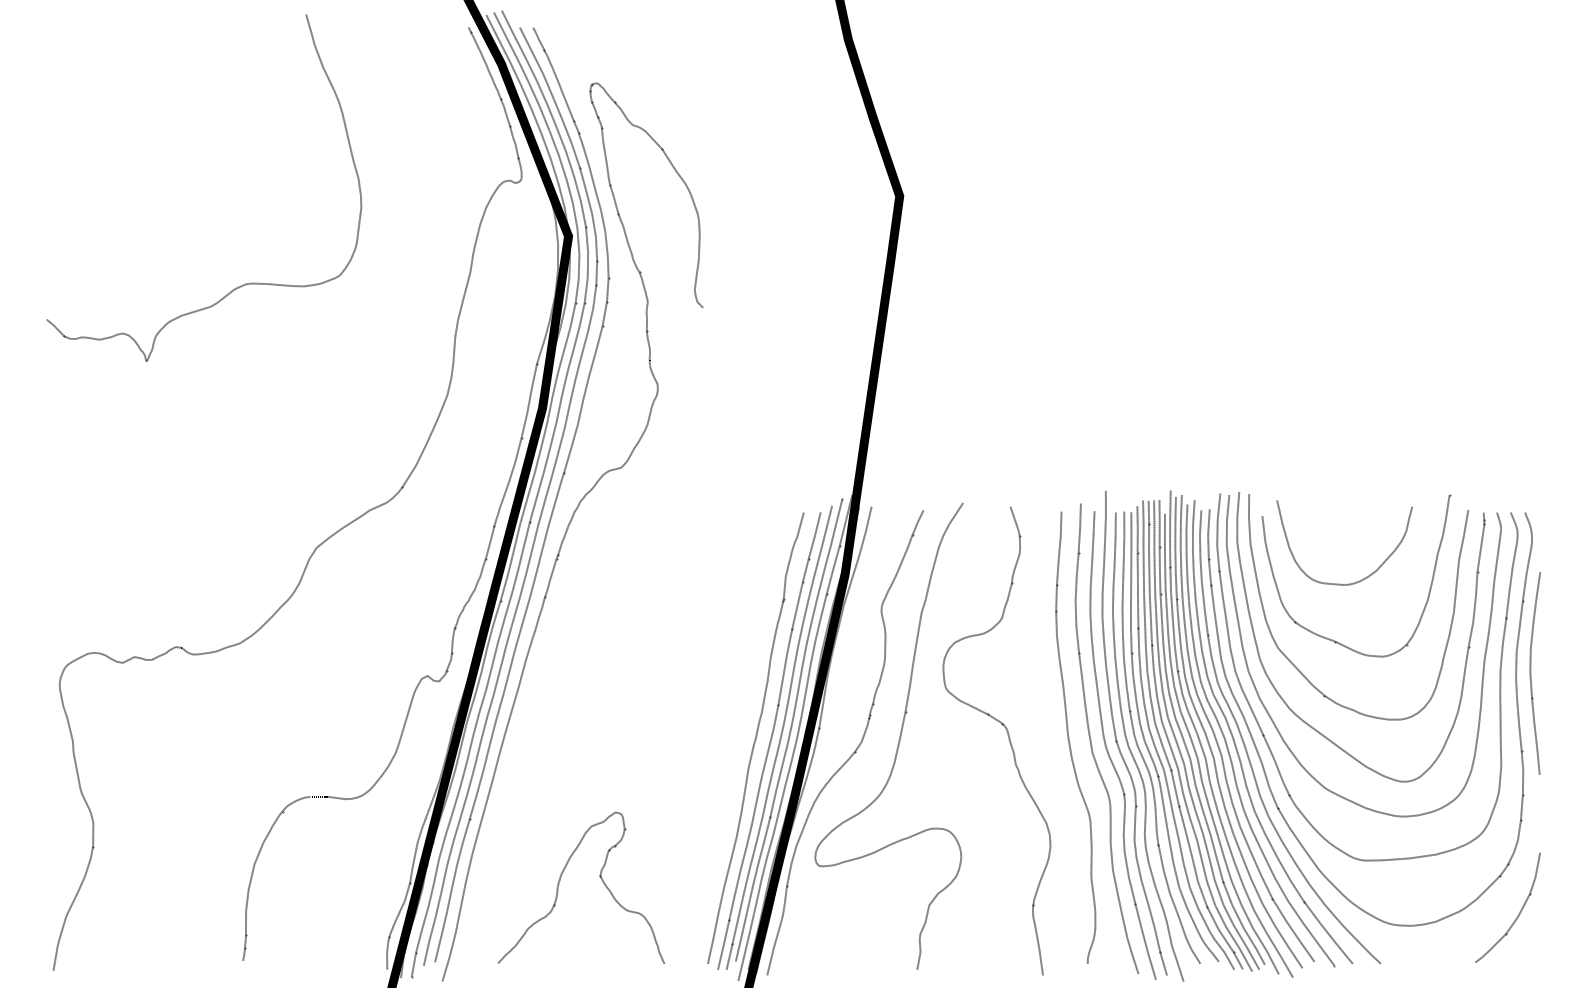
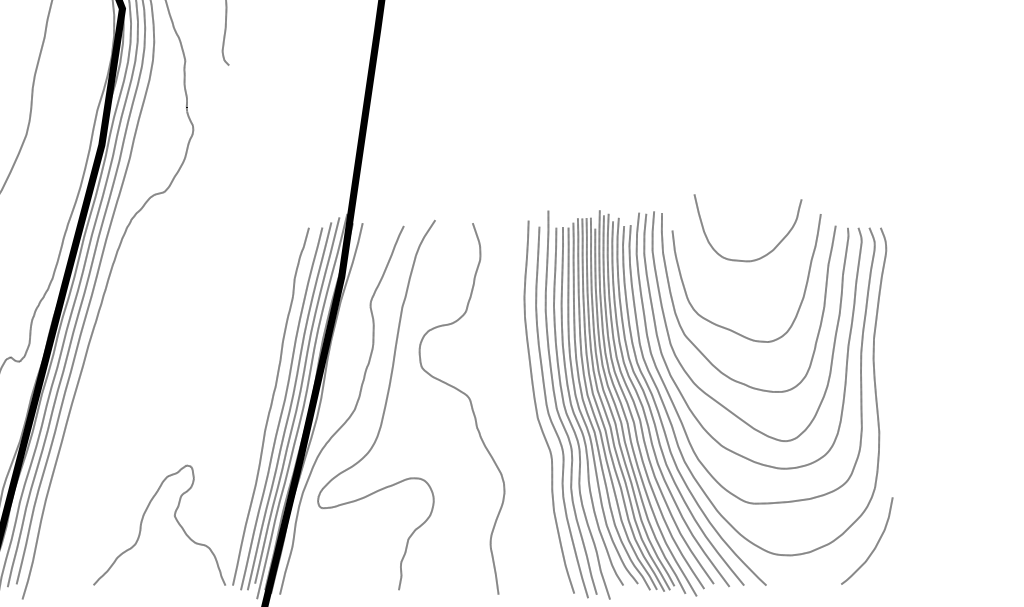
curve: (1366, 576) -> (765, 254), moved
curve: (1531, 673) -> (885, 355), removed
curve: (1069, 737) -> (519, 406), removed
curve: (600, 878) -> (174, 517), moved

